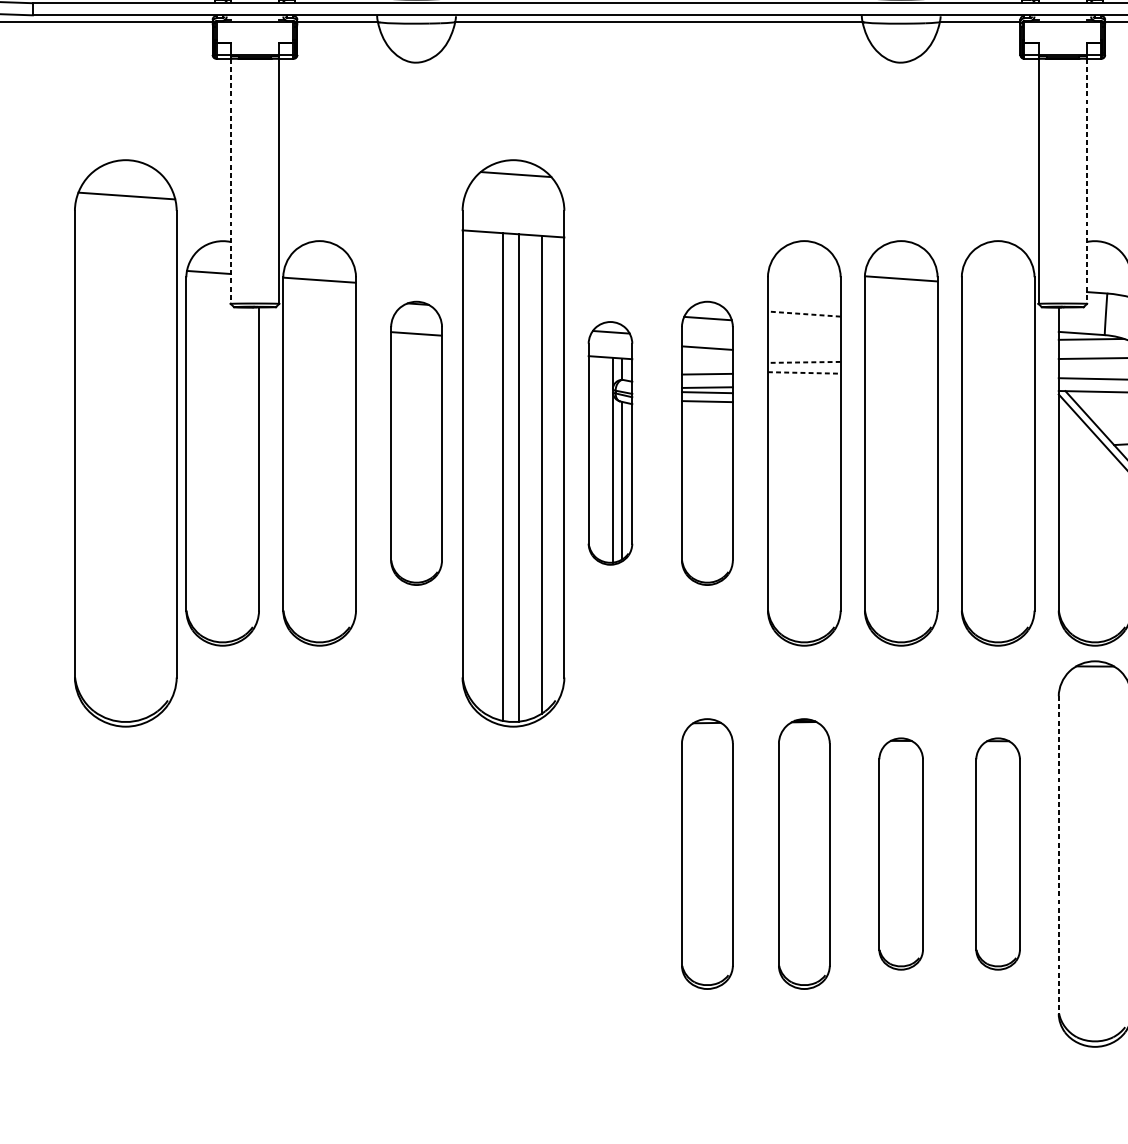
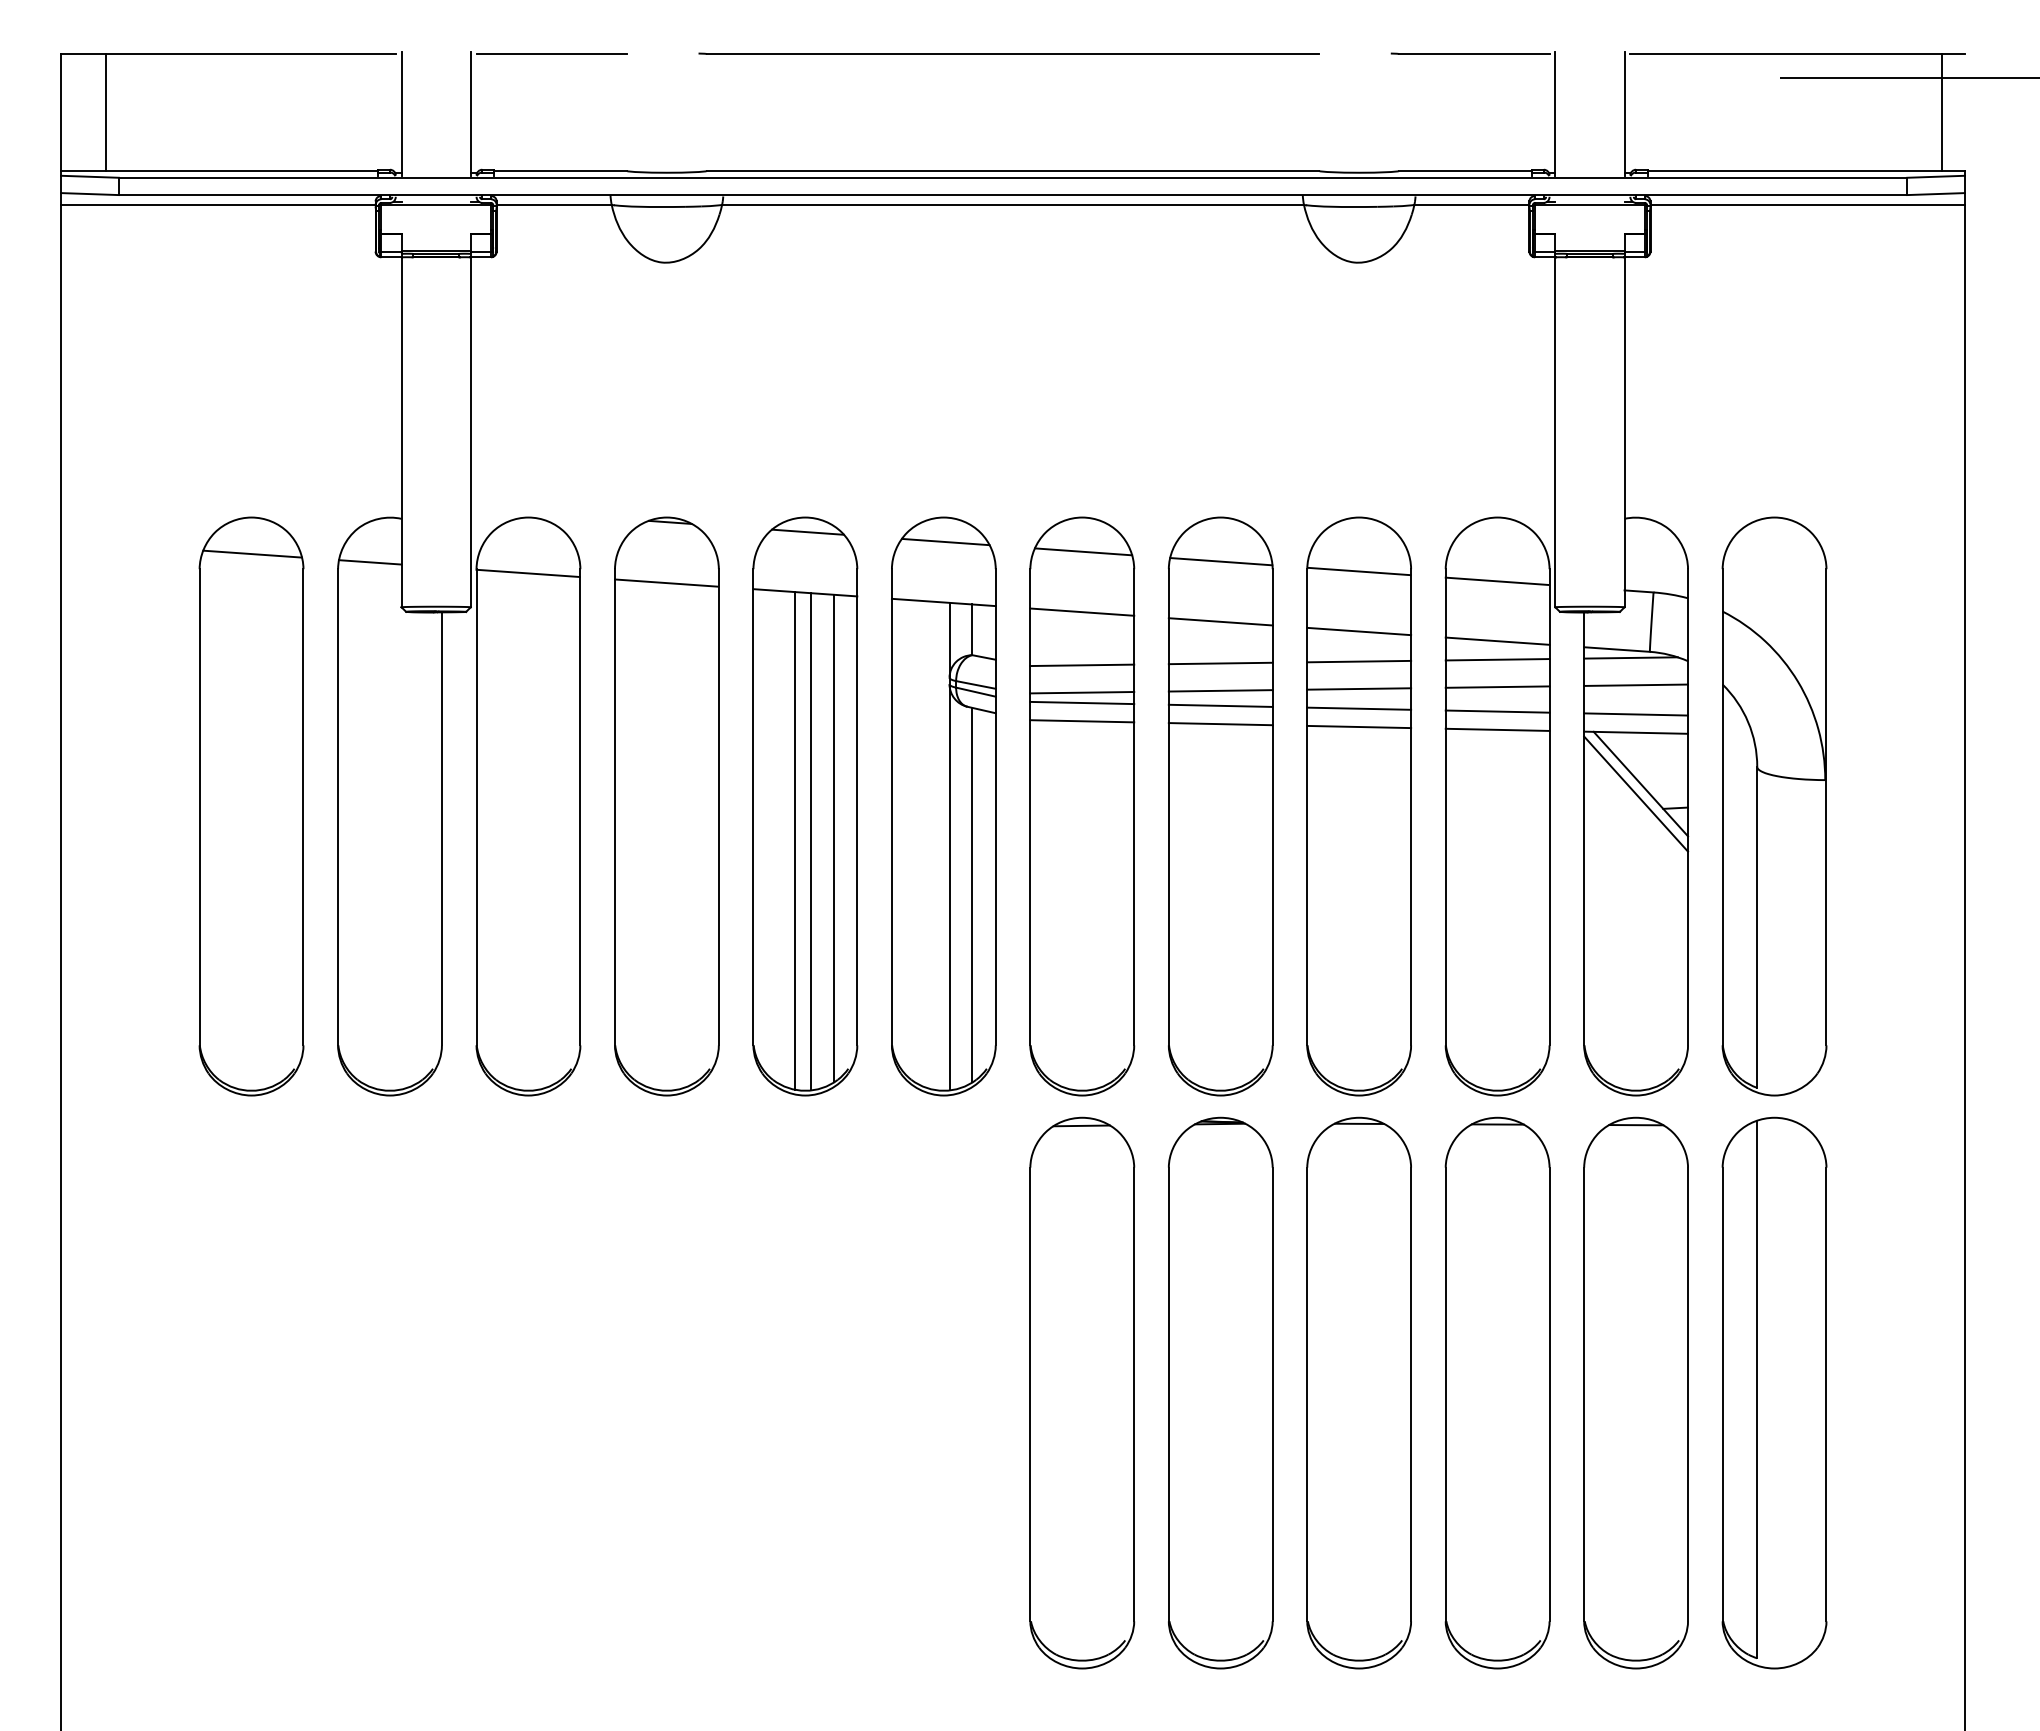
line: (230, 181) -> (401, 432), dashed -> solid
line: (1086, 181) -> (1624, 432), dashed -> solid
line: (804, 271) -> (1221, 561), added
line: (997, 285) -> (1496, 580), added
line: (804, 313) -> (1220, 621), dashed -> solid
line: (901, 320) -> (1359, 631), added
line: (998, 327) -> (1497, 640), added
line: (998, 340) -> (1497, 659), added
line: (901, 341) -> (1359, 661), added
line: (804, 343) -> (1220, 663), added
line: (998, 359) -> (1497, 686), added
line: (901, 360) -> (1359, 688), added
line: (804, 362) -> (1220, 690), dashed -> solid
line: (804, 372) -> (1220, 705), dashed -> solid
line: (901, 374) -> (1359, 708), added
line: (998, 376) -> (1497, 711), added
line: (804, 385) -> (1220, 724), added
line: (901, 387) -> (1359, 726), added
line: (998, 389) -> (1497, 729), added
part: (125, 443) -> (251, 806), size x0.71
part: (416, 443) -> (666, 806), size x1.43
part: (513, 443) -> (805, 806), size x0.71
part: (610, 443) -> (943, 806), size x1.67
part: (707, 443) -> (1082, 806), size x1.43
part: (707, 853) -> (1082, 1392), size x1.43
part: (804, 853) -> (1220, 1392), size x1.43
part: (900, 853) -> (1358, 1392), size x1.67
part: (998, 853) -> (1497, 1392), size x1.67
line: (1058, 855) -> (1584, 1394), dashed -> solid

